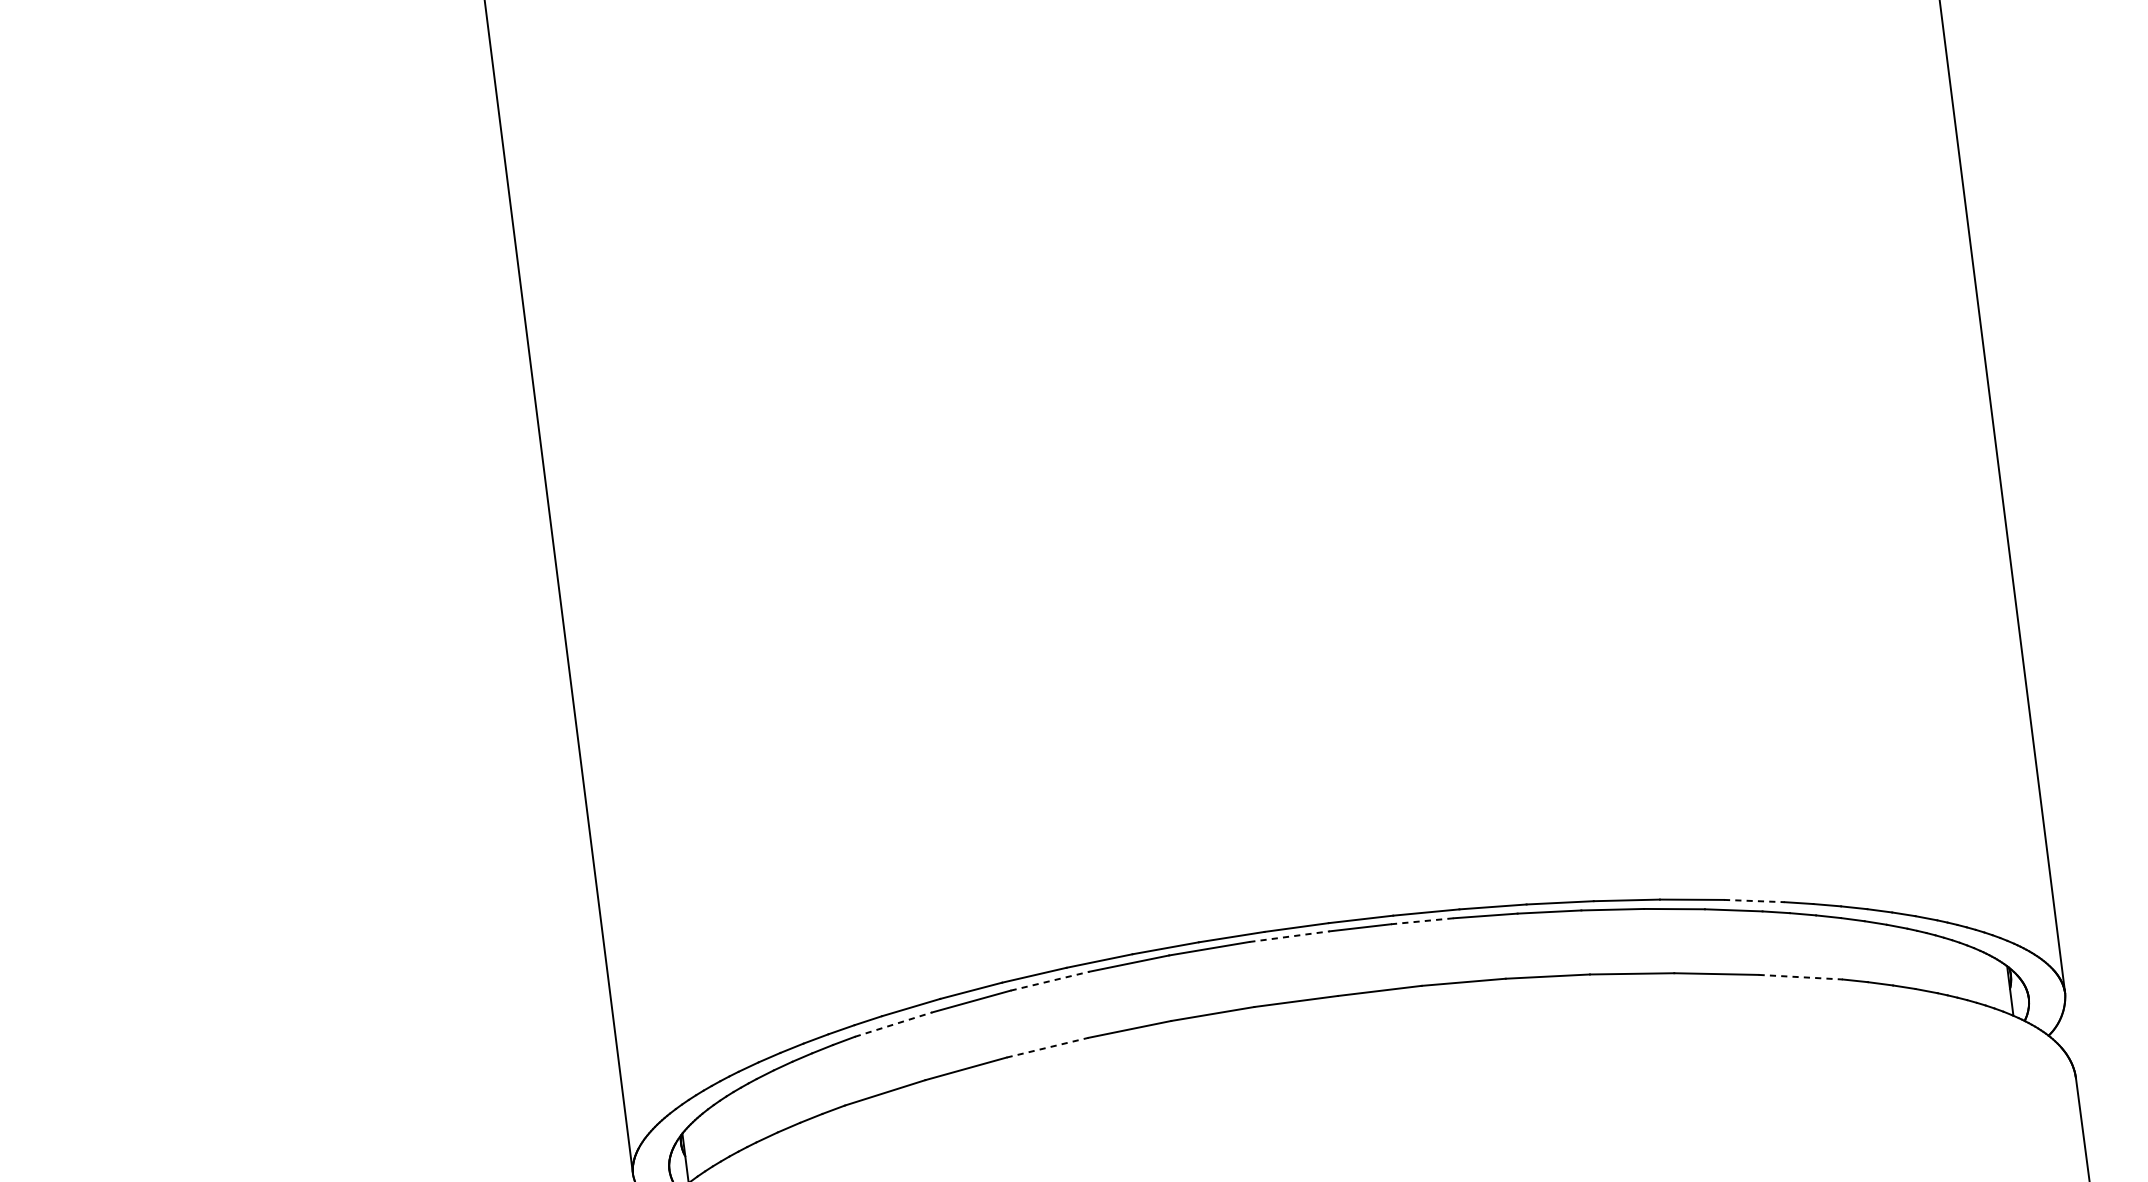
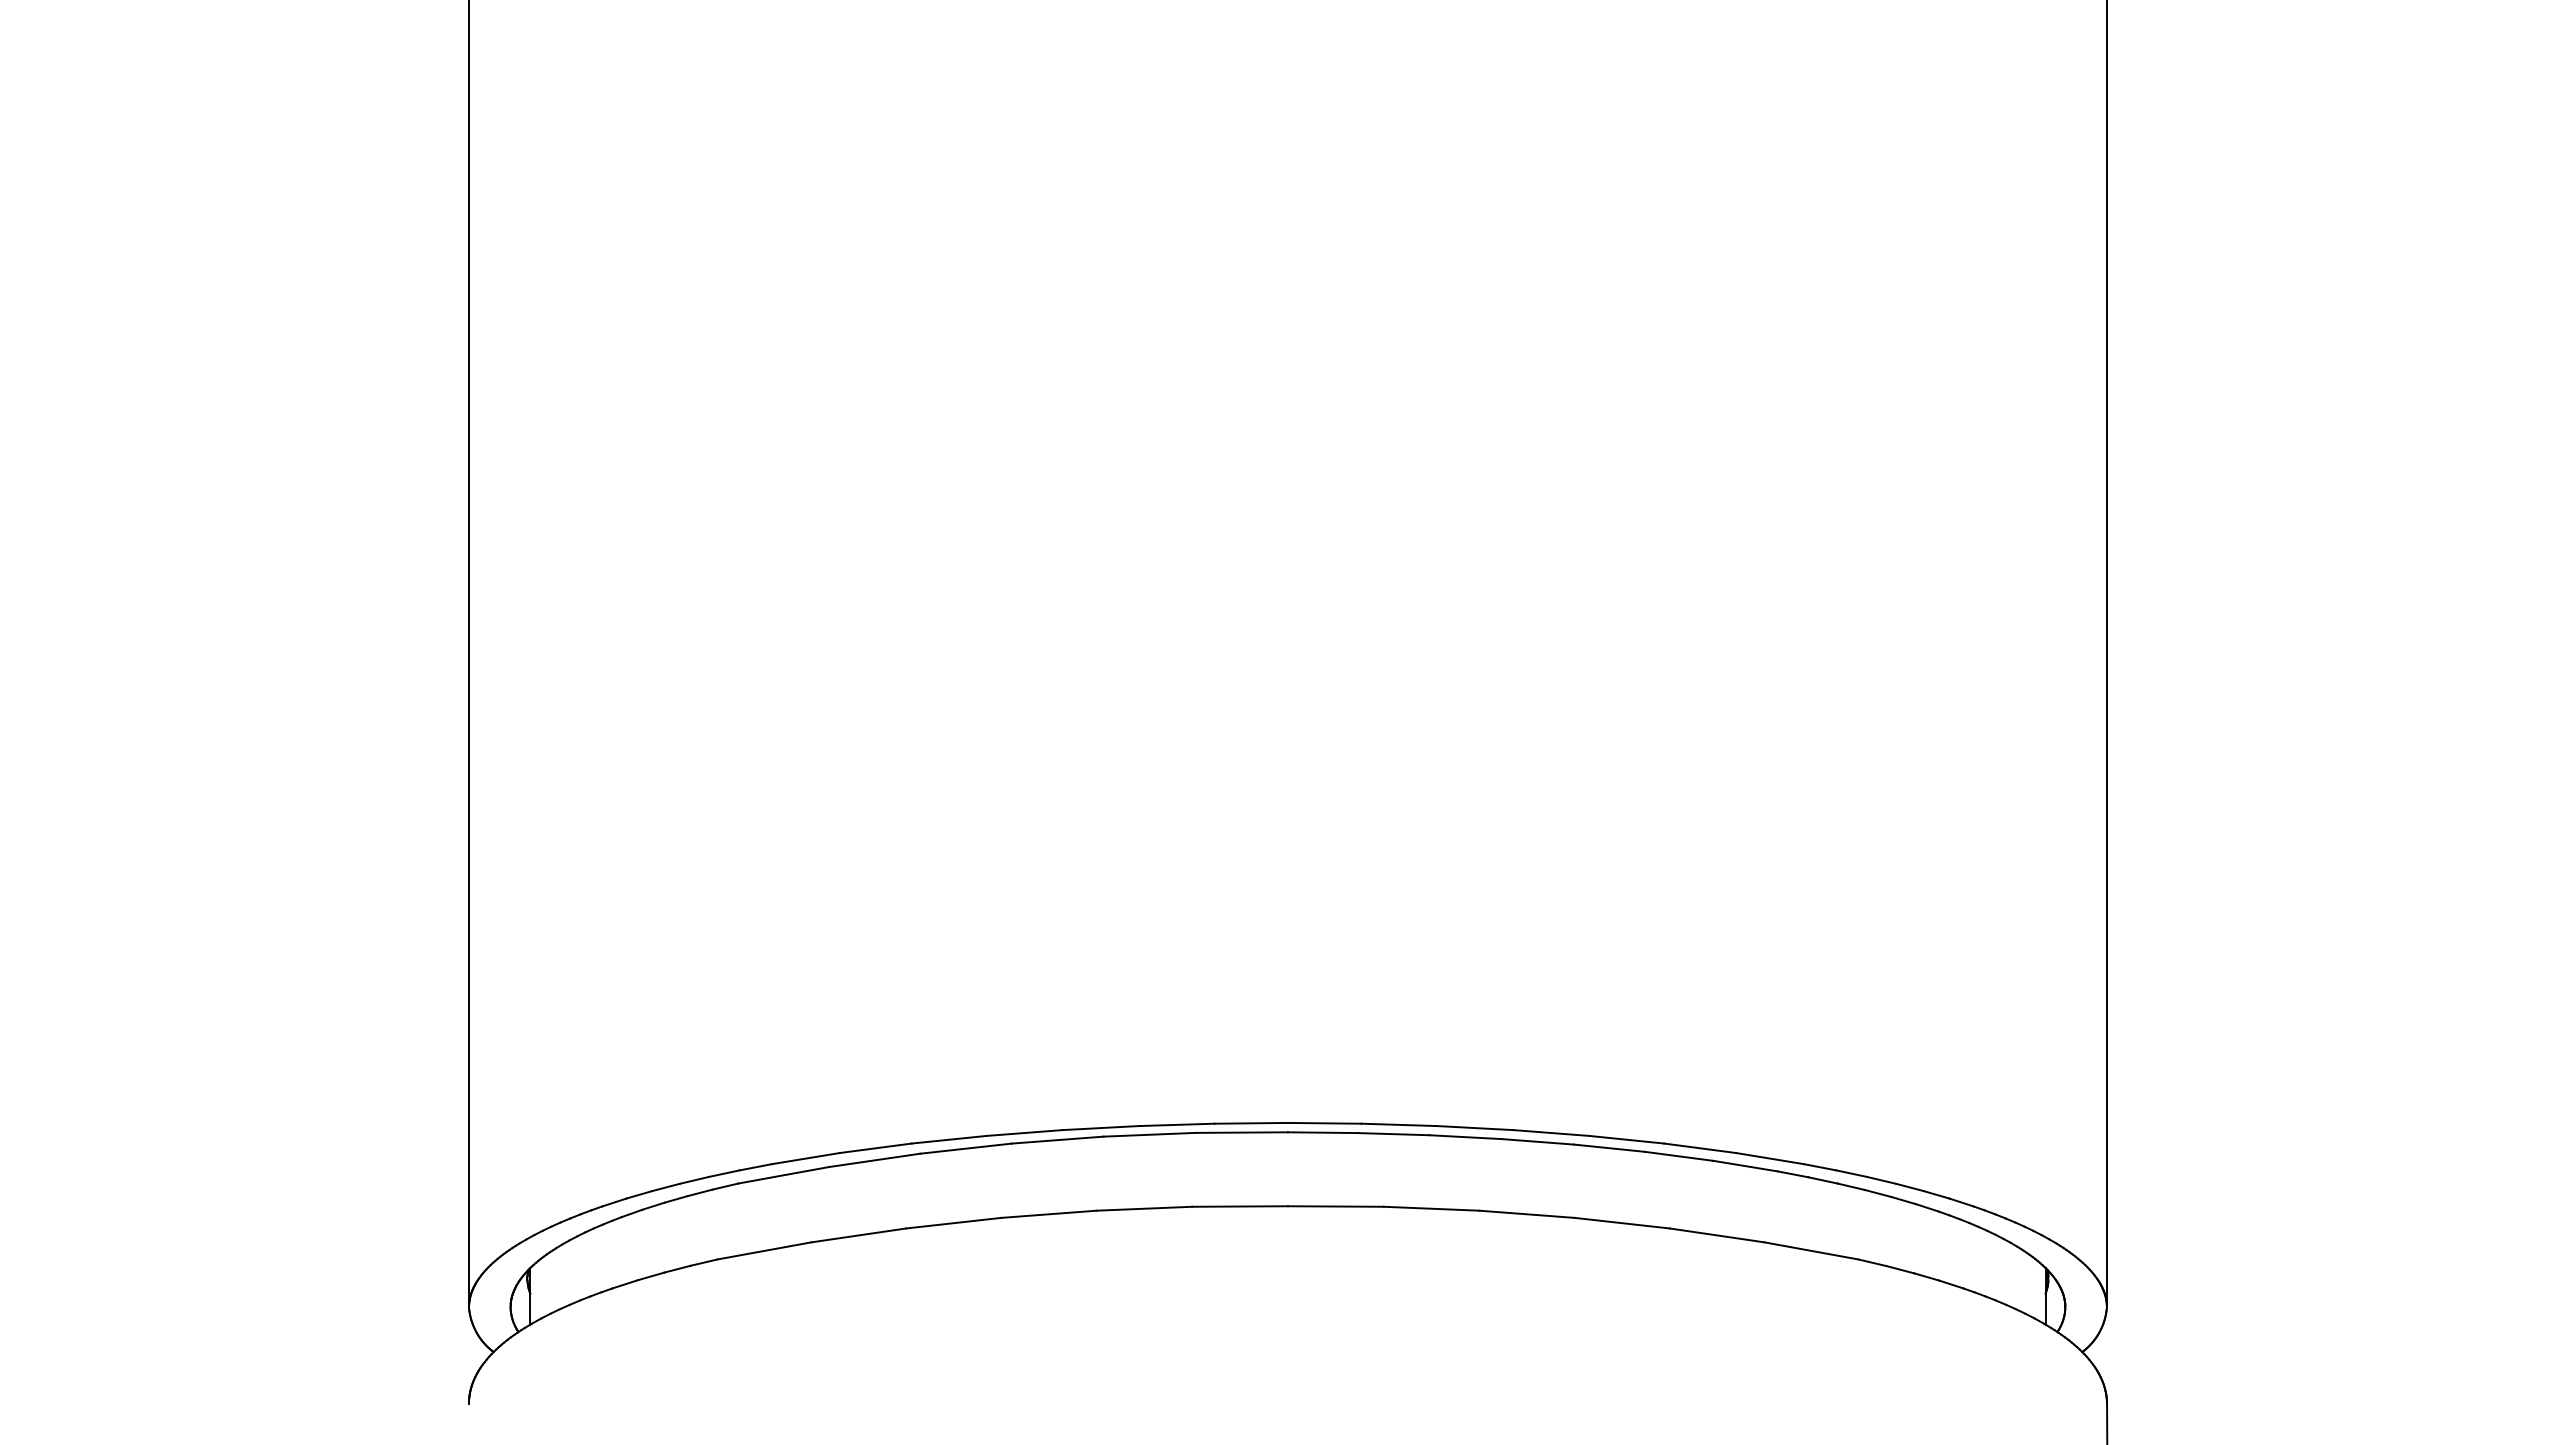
line: (1754, 900) -> (1770, 1158), dashed -> solid
line: (1422, 921) -> (1393, 1134), dashed -> solid
line: (1290, 936) -> (1242, 1132), dashed -> solid
line: (1800, 976) -> (1811, 1250), dashed -> solid
line: (1050, 980) -> (966, 1148), dashed -> solid
line: (894, 1024) -> (784, 1175), dashed -> solid
line: (1047, 1047) -> (953, 1223), dashed -> solid

